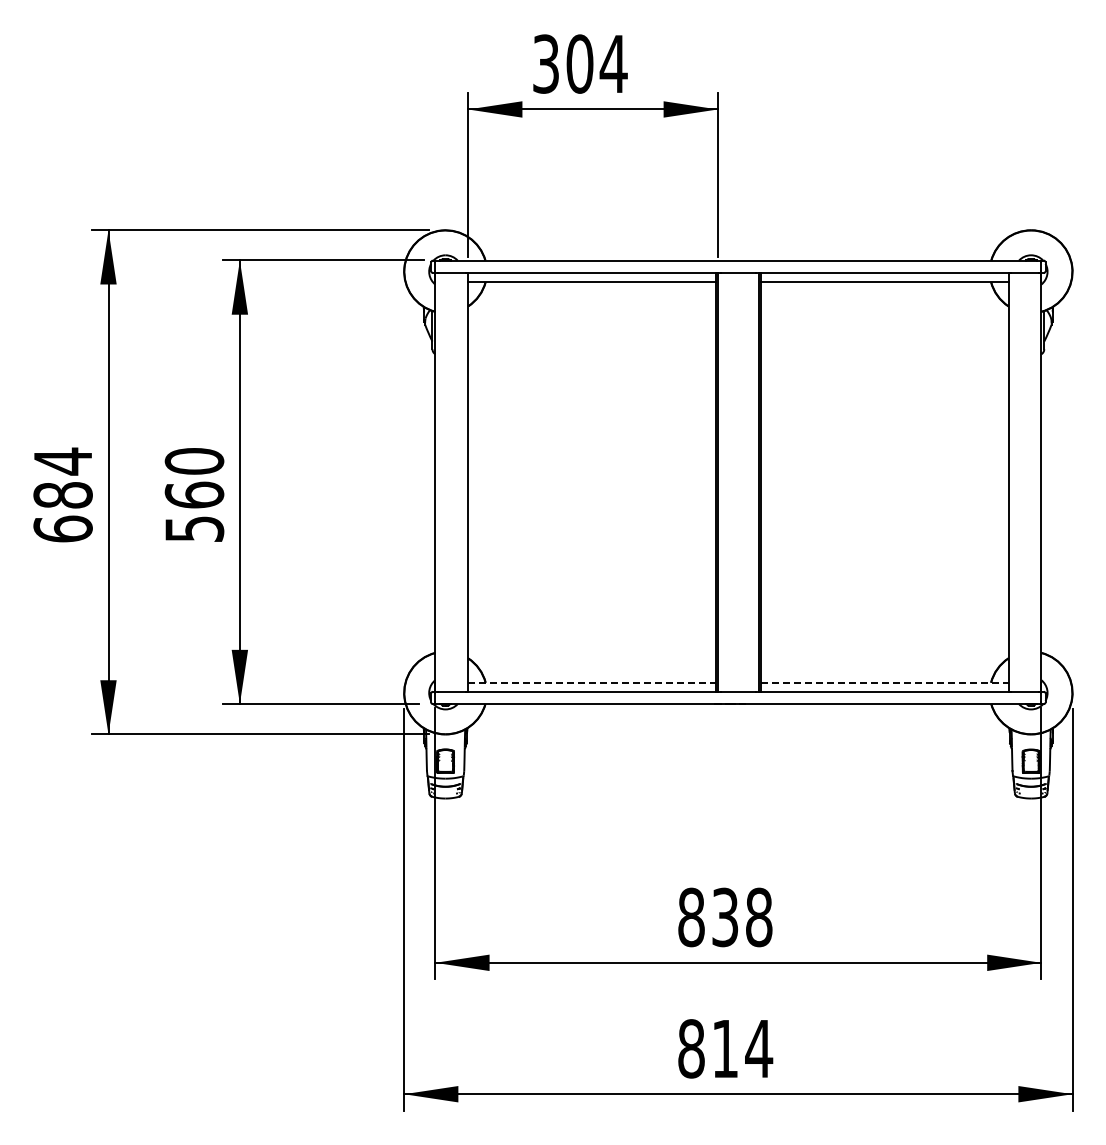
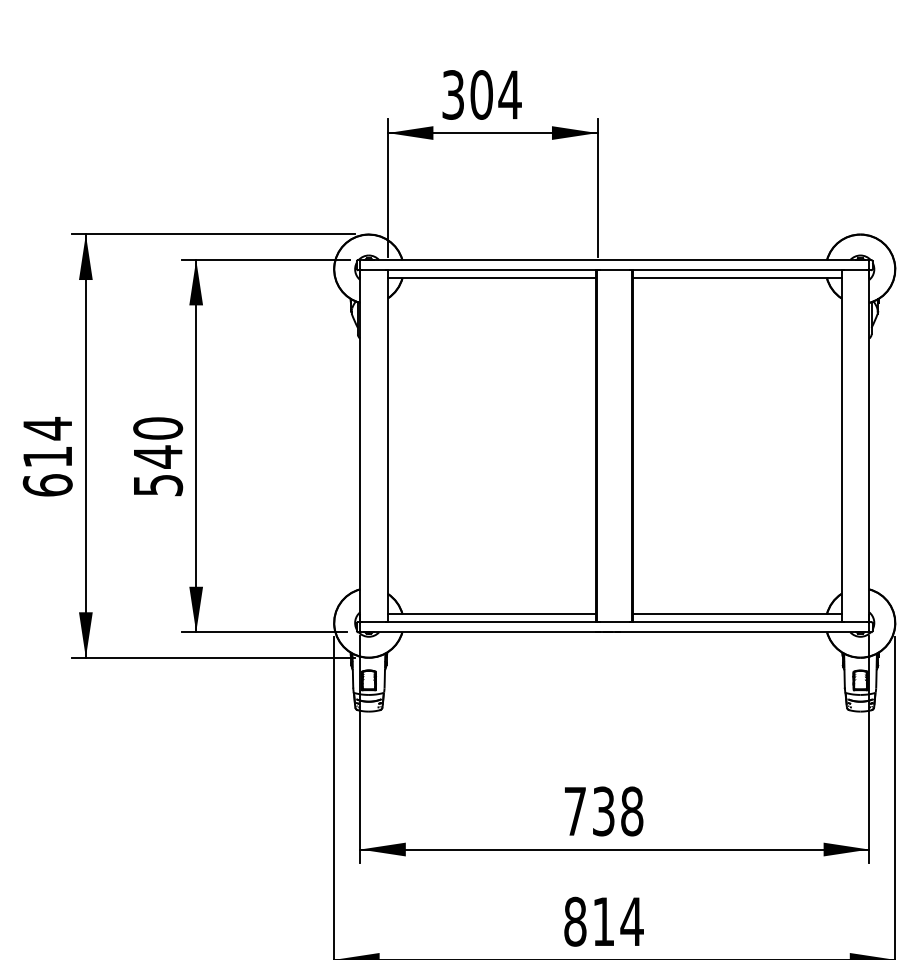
text: (62, 495) -> (47, 457), 684 -> 614
text: (194, 495) -> (158, 457), 560 -> 540
line: (592, 682) -> (492, 614), dashed -> solid
line: (885, 682) -> (738, 614), dashed -> solid
text: (691, 917) -> (575, 811), 838 -> 738

